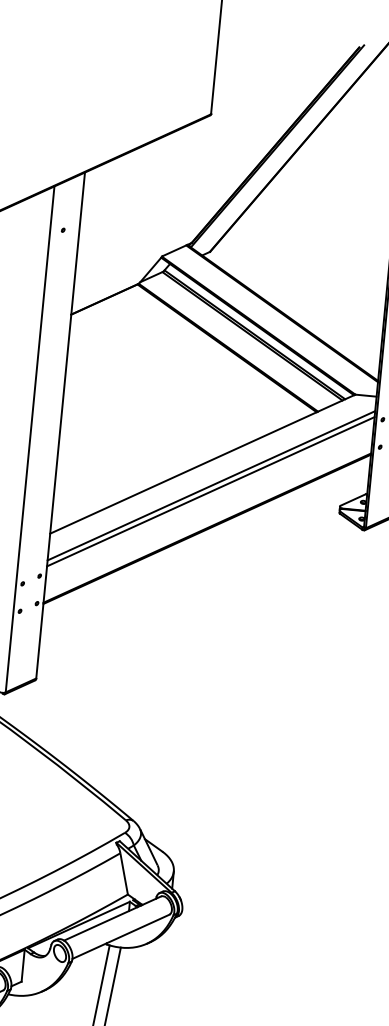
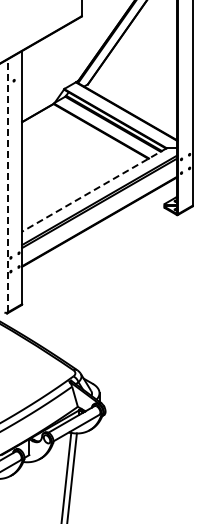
line: (29, 438) -> (7, 185), solid -> dashed
line: (202, 465) -> (94, 190), solid -> dashed

